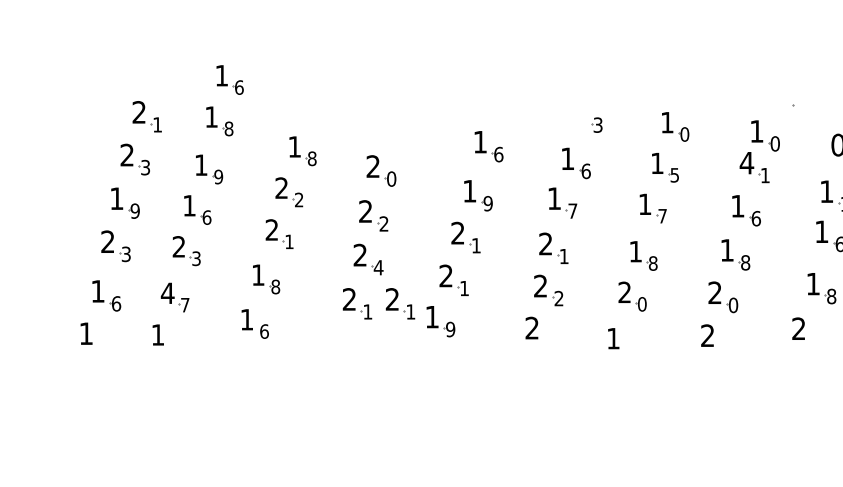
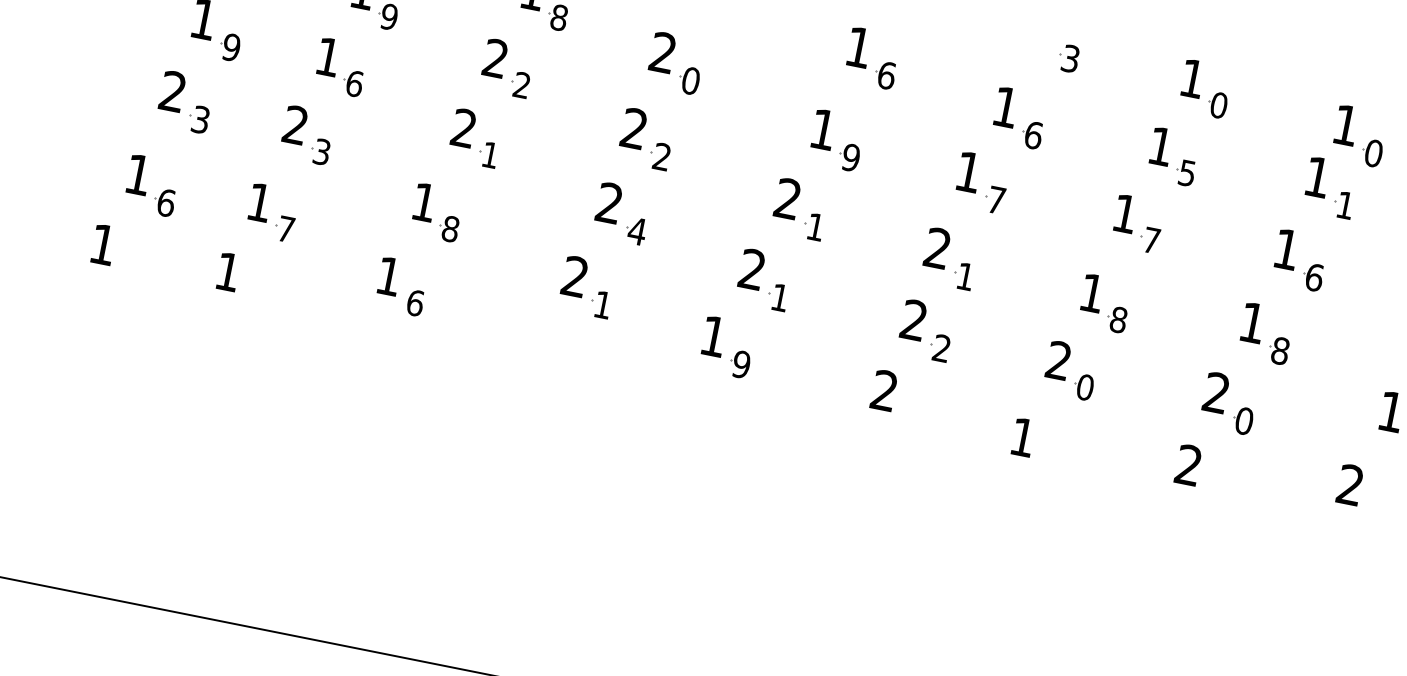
text: (746, 163) -> (1316, 177), 4 -> 1
text: (167, 292) -> (259, 200), 4 -> 1
part: (400, 303) -> (662, 301), removed

